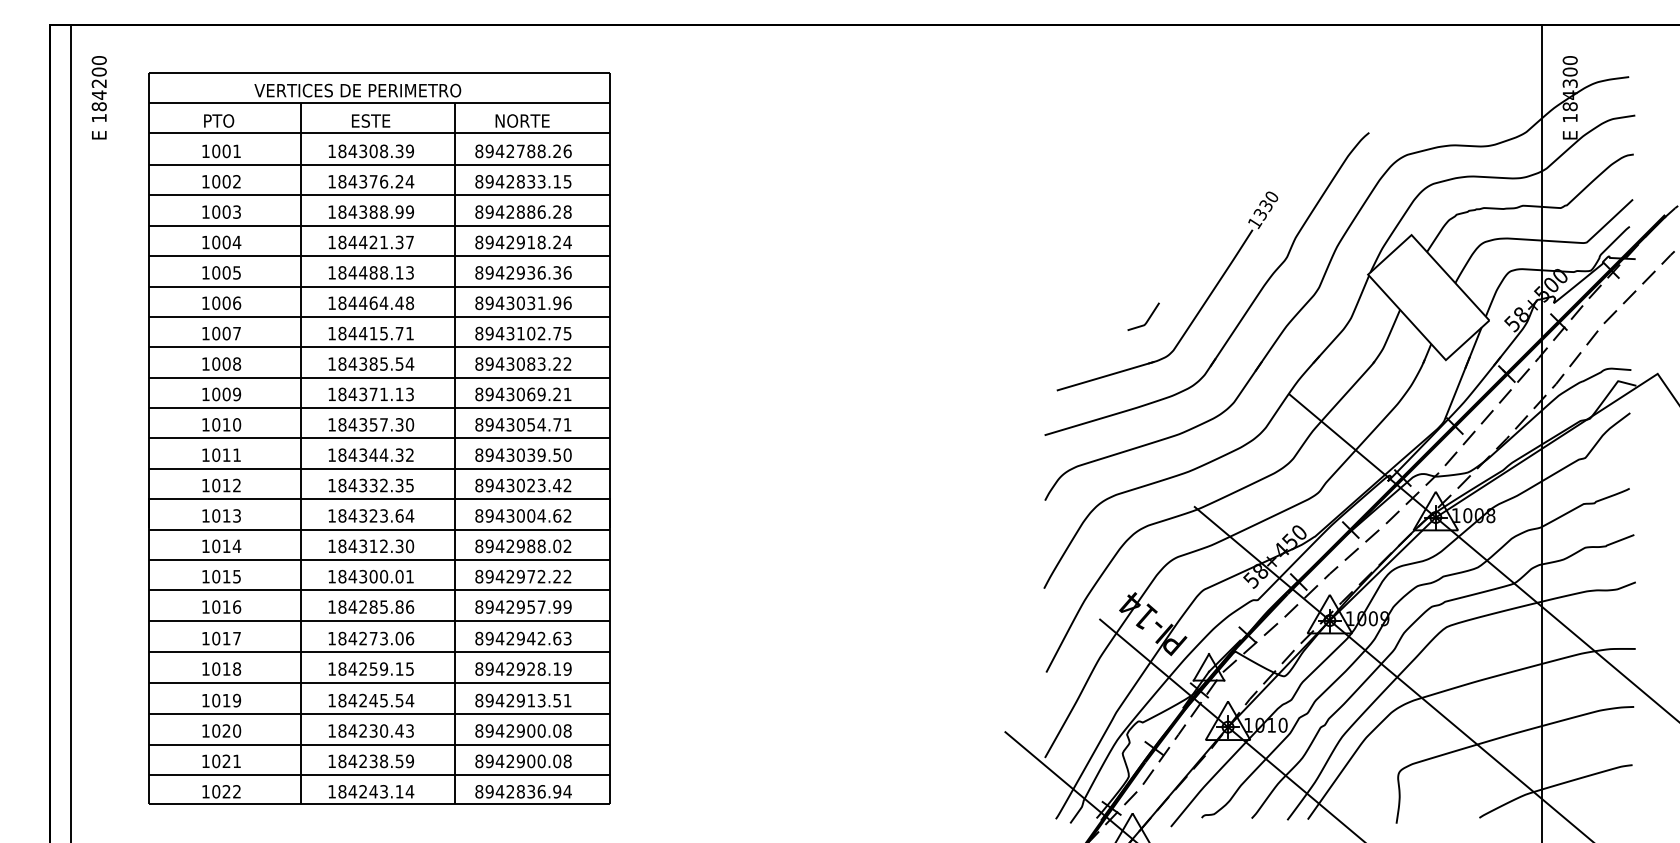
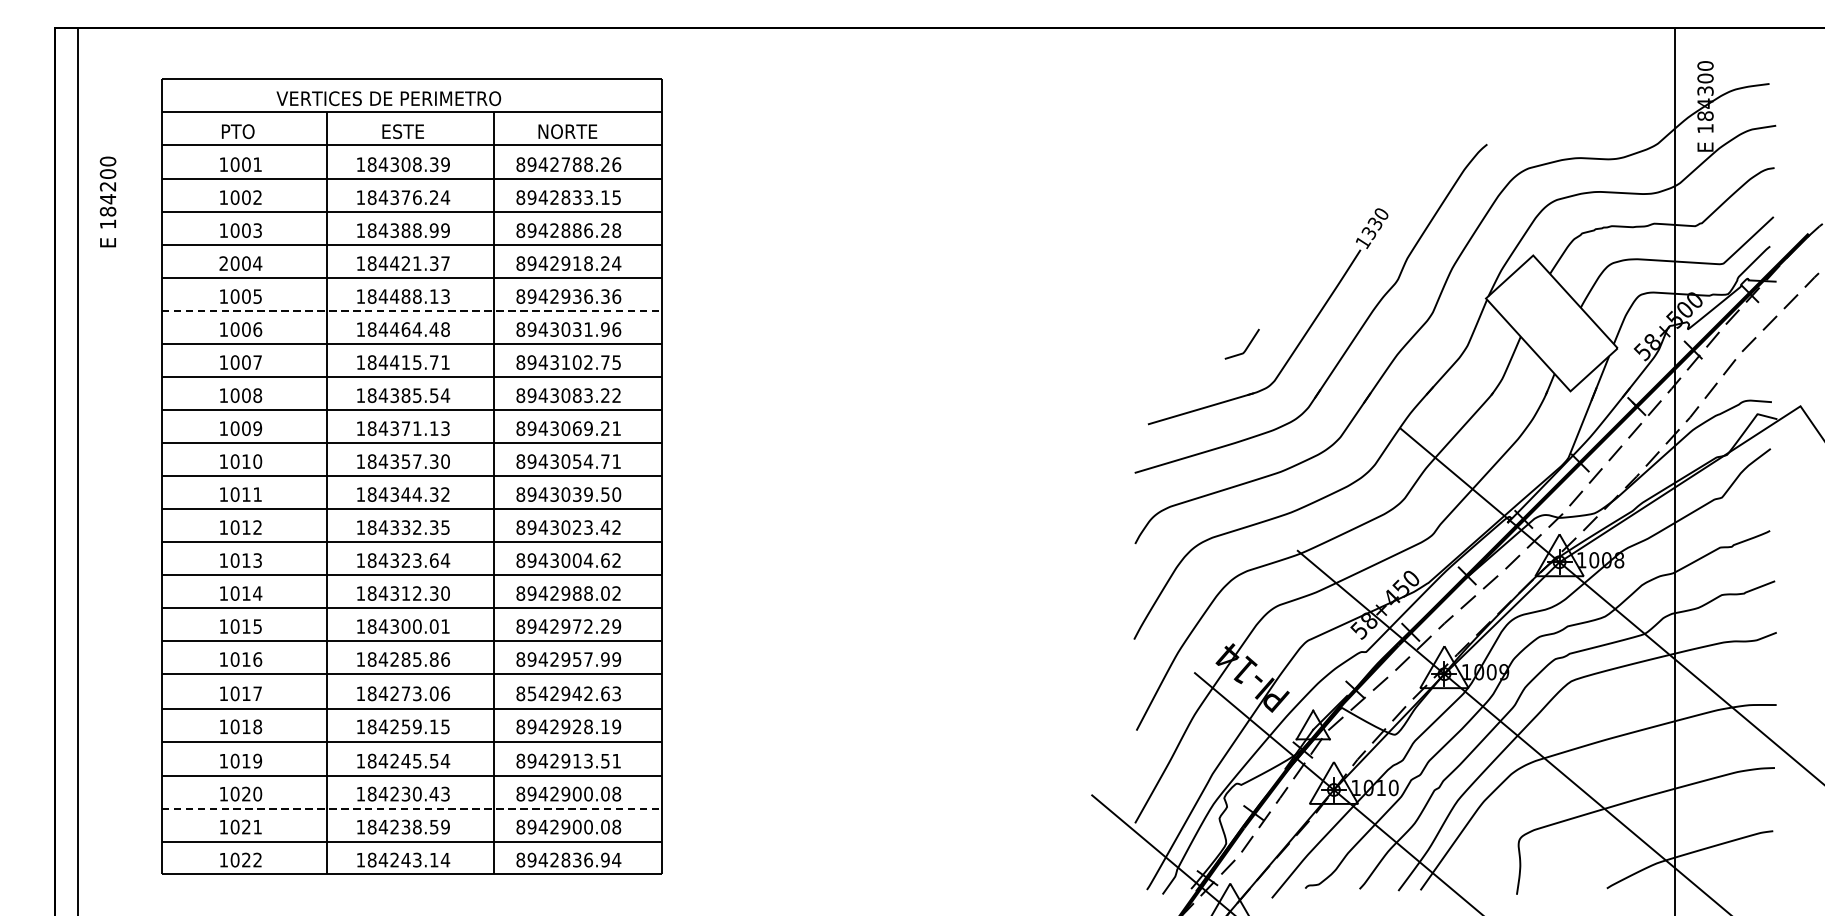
text: (98, 97) -> (107, 201), moved
text: (205, 242) -> (223, 263), 1004 -> 2004
line: (379, 286) -> (412, 311), solid -> dashed
text: (567, 576) -> (616, 626), 8942972.22 -> 8942972.29
text: (489, 638) -> (531, 693), 8942942.63 -> 8542942.63
line: (379, 744) -> (412, 808), solid -> dashed

